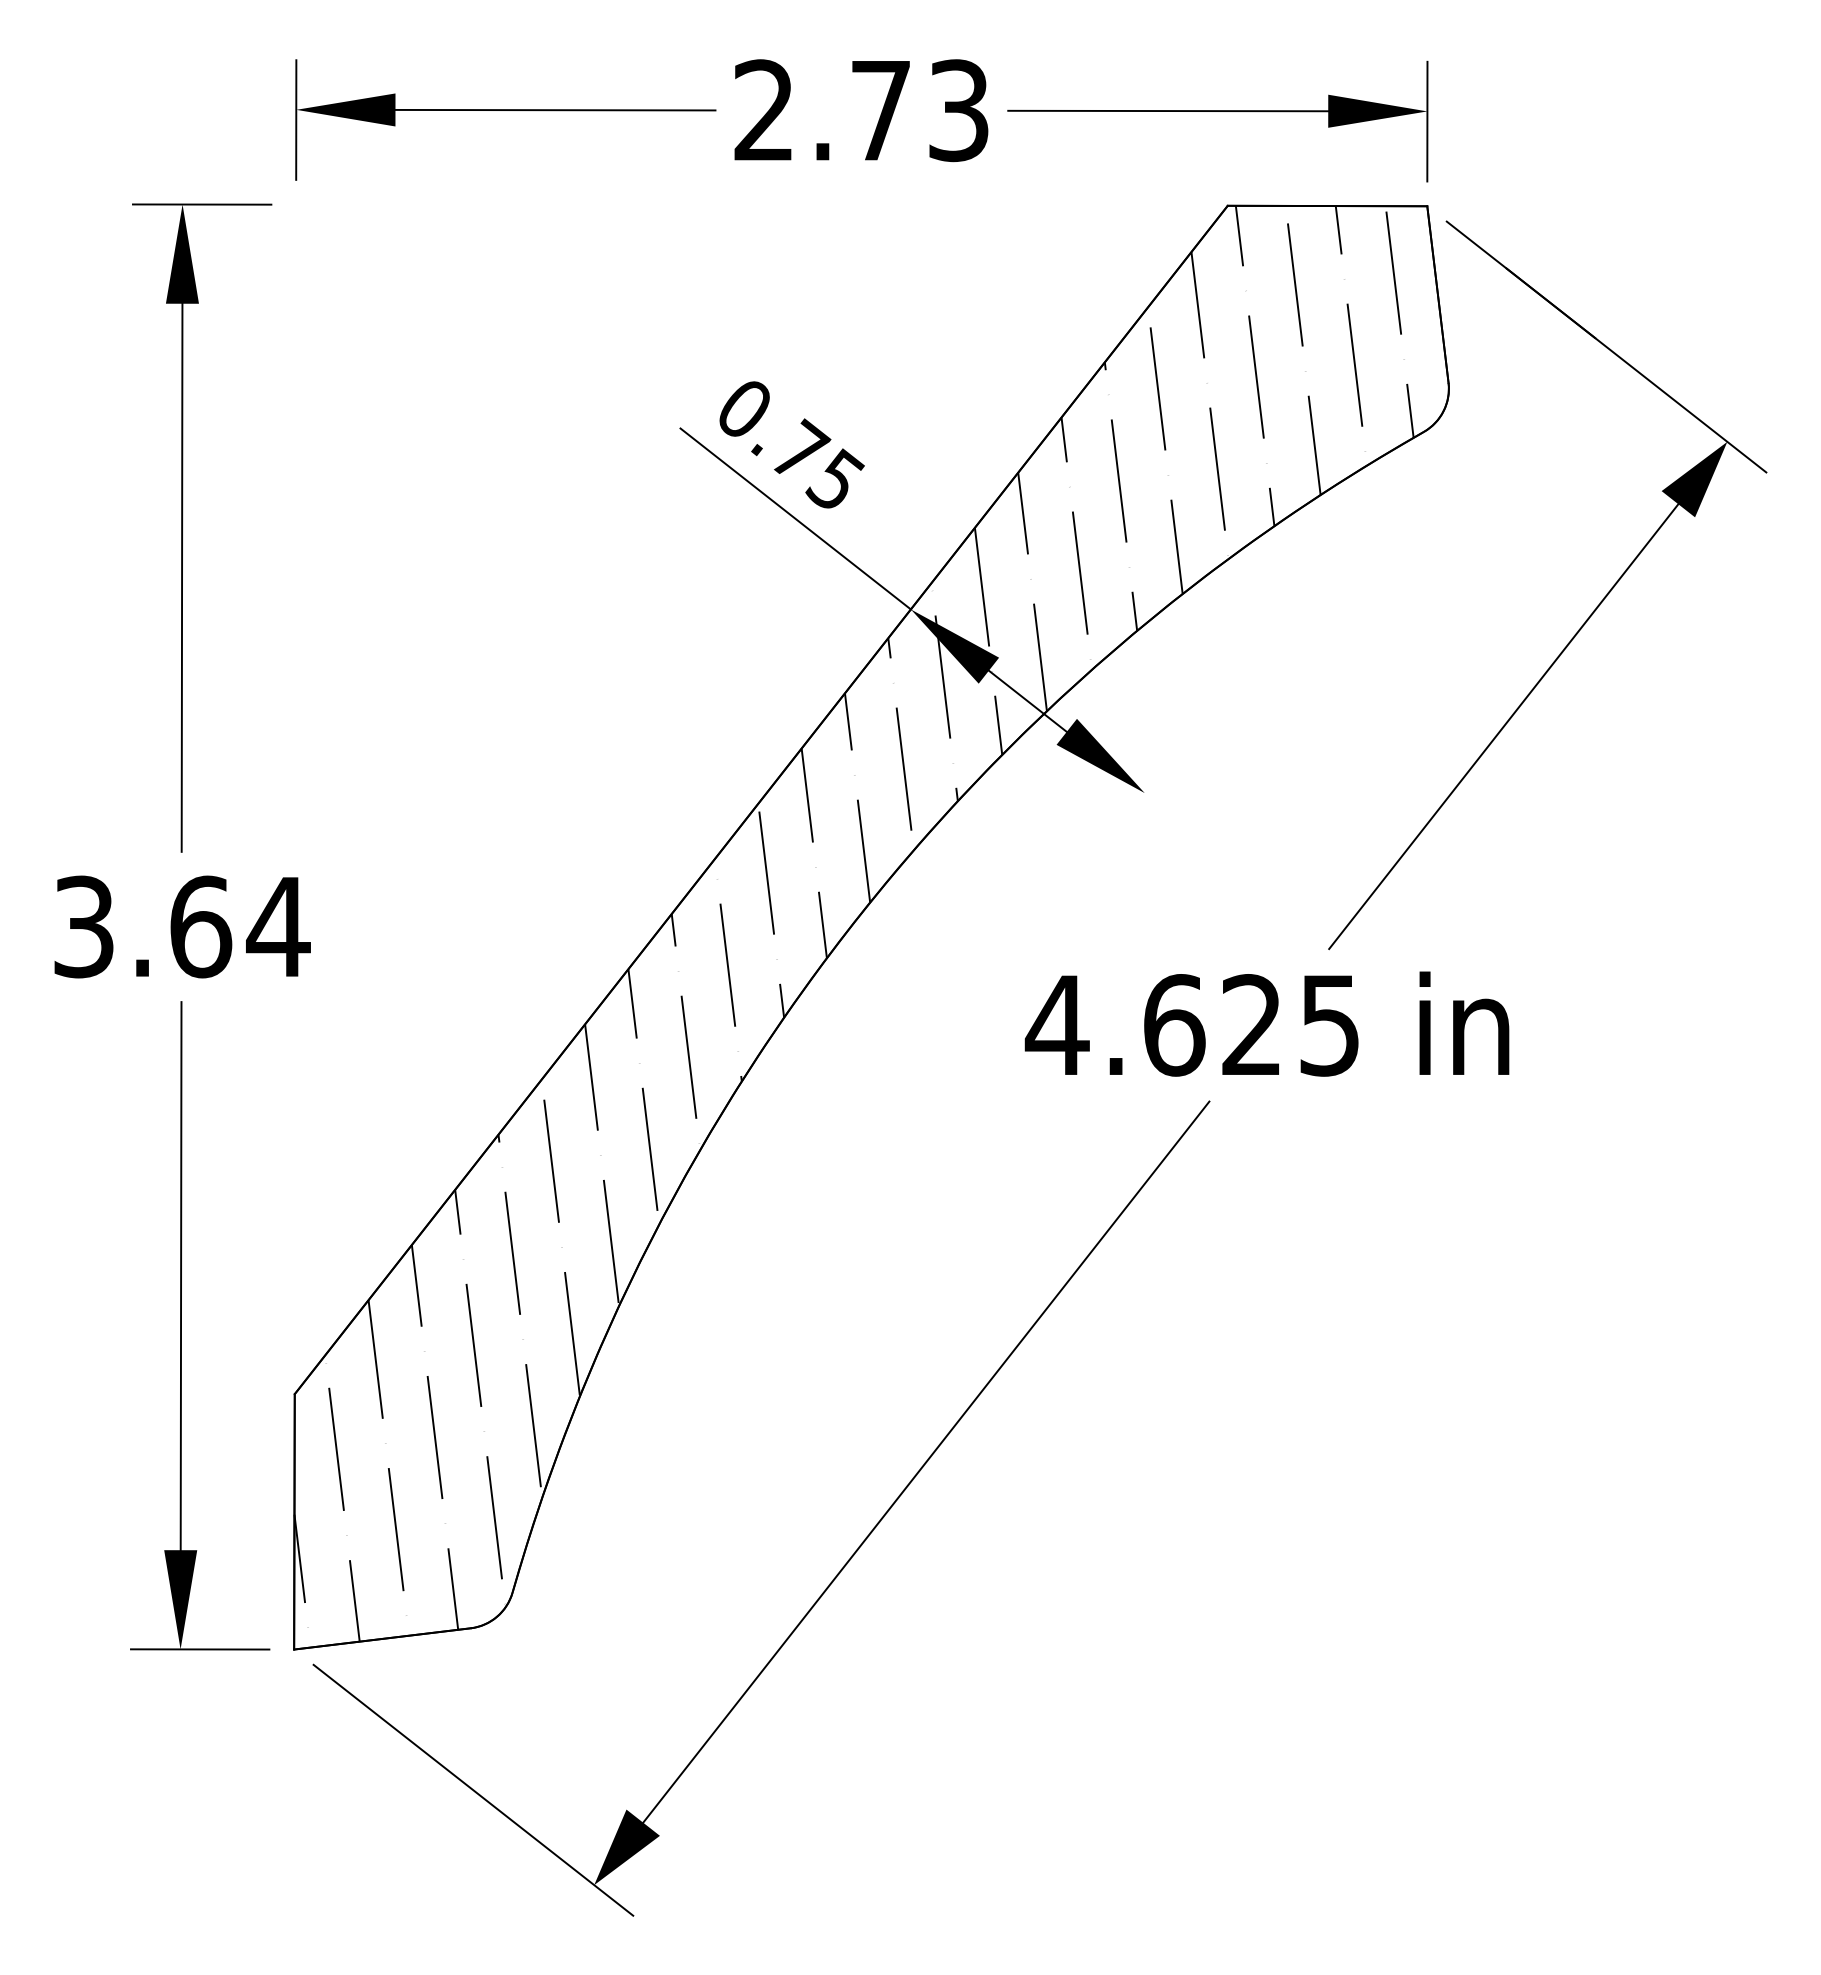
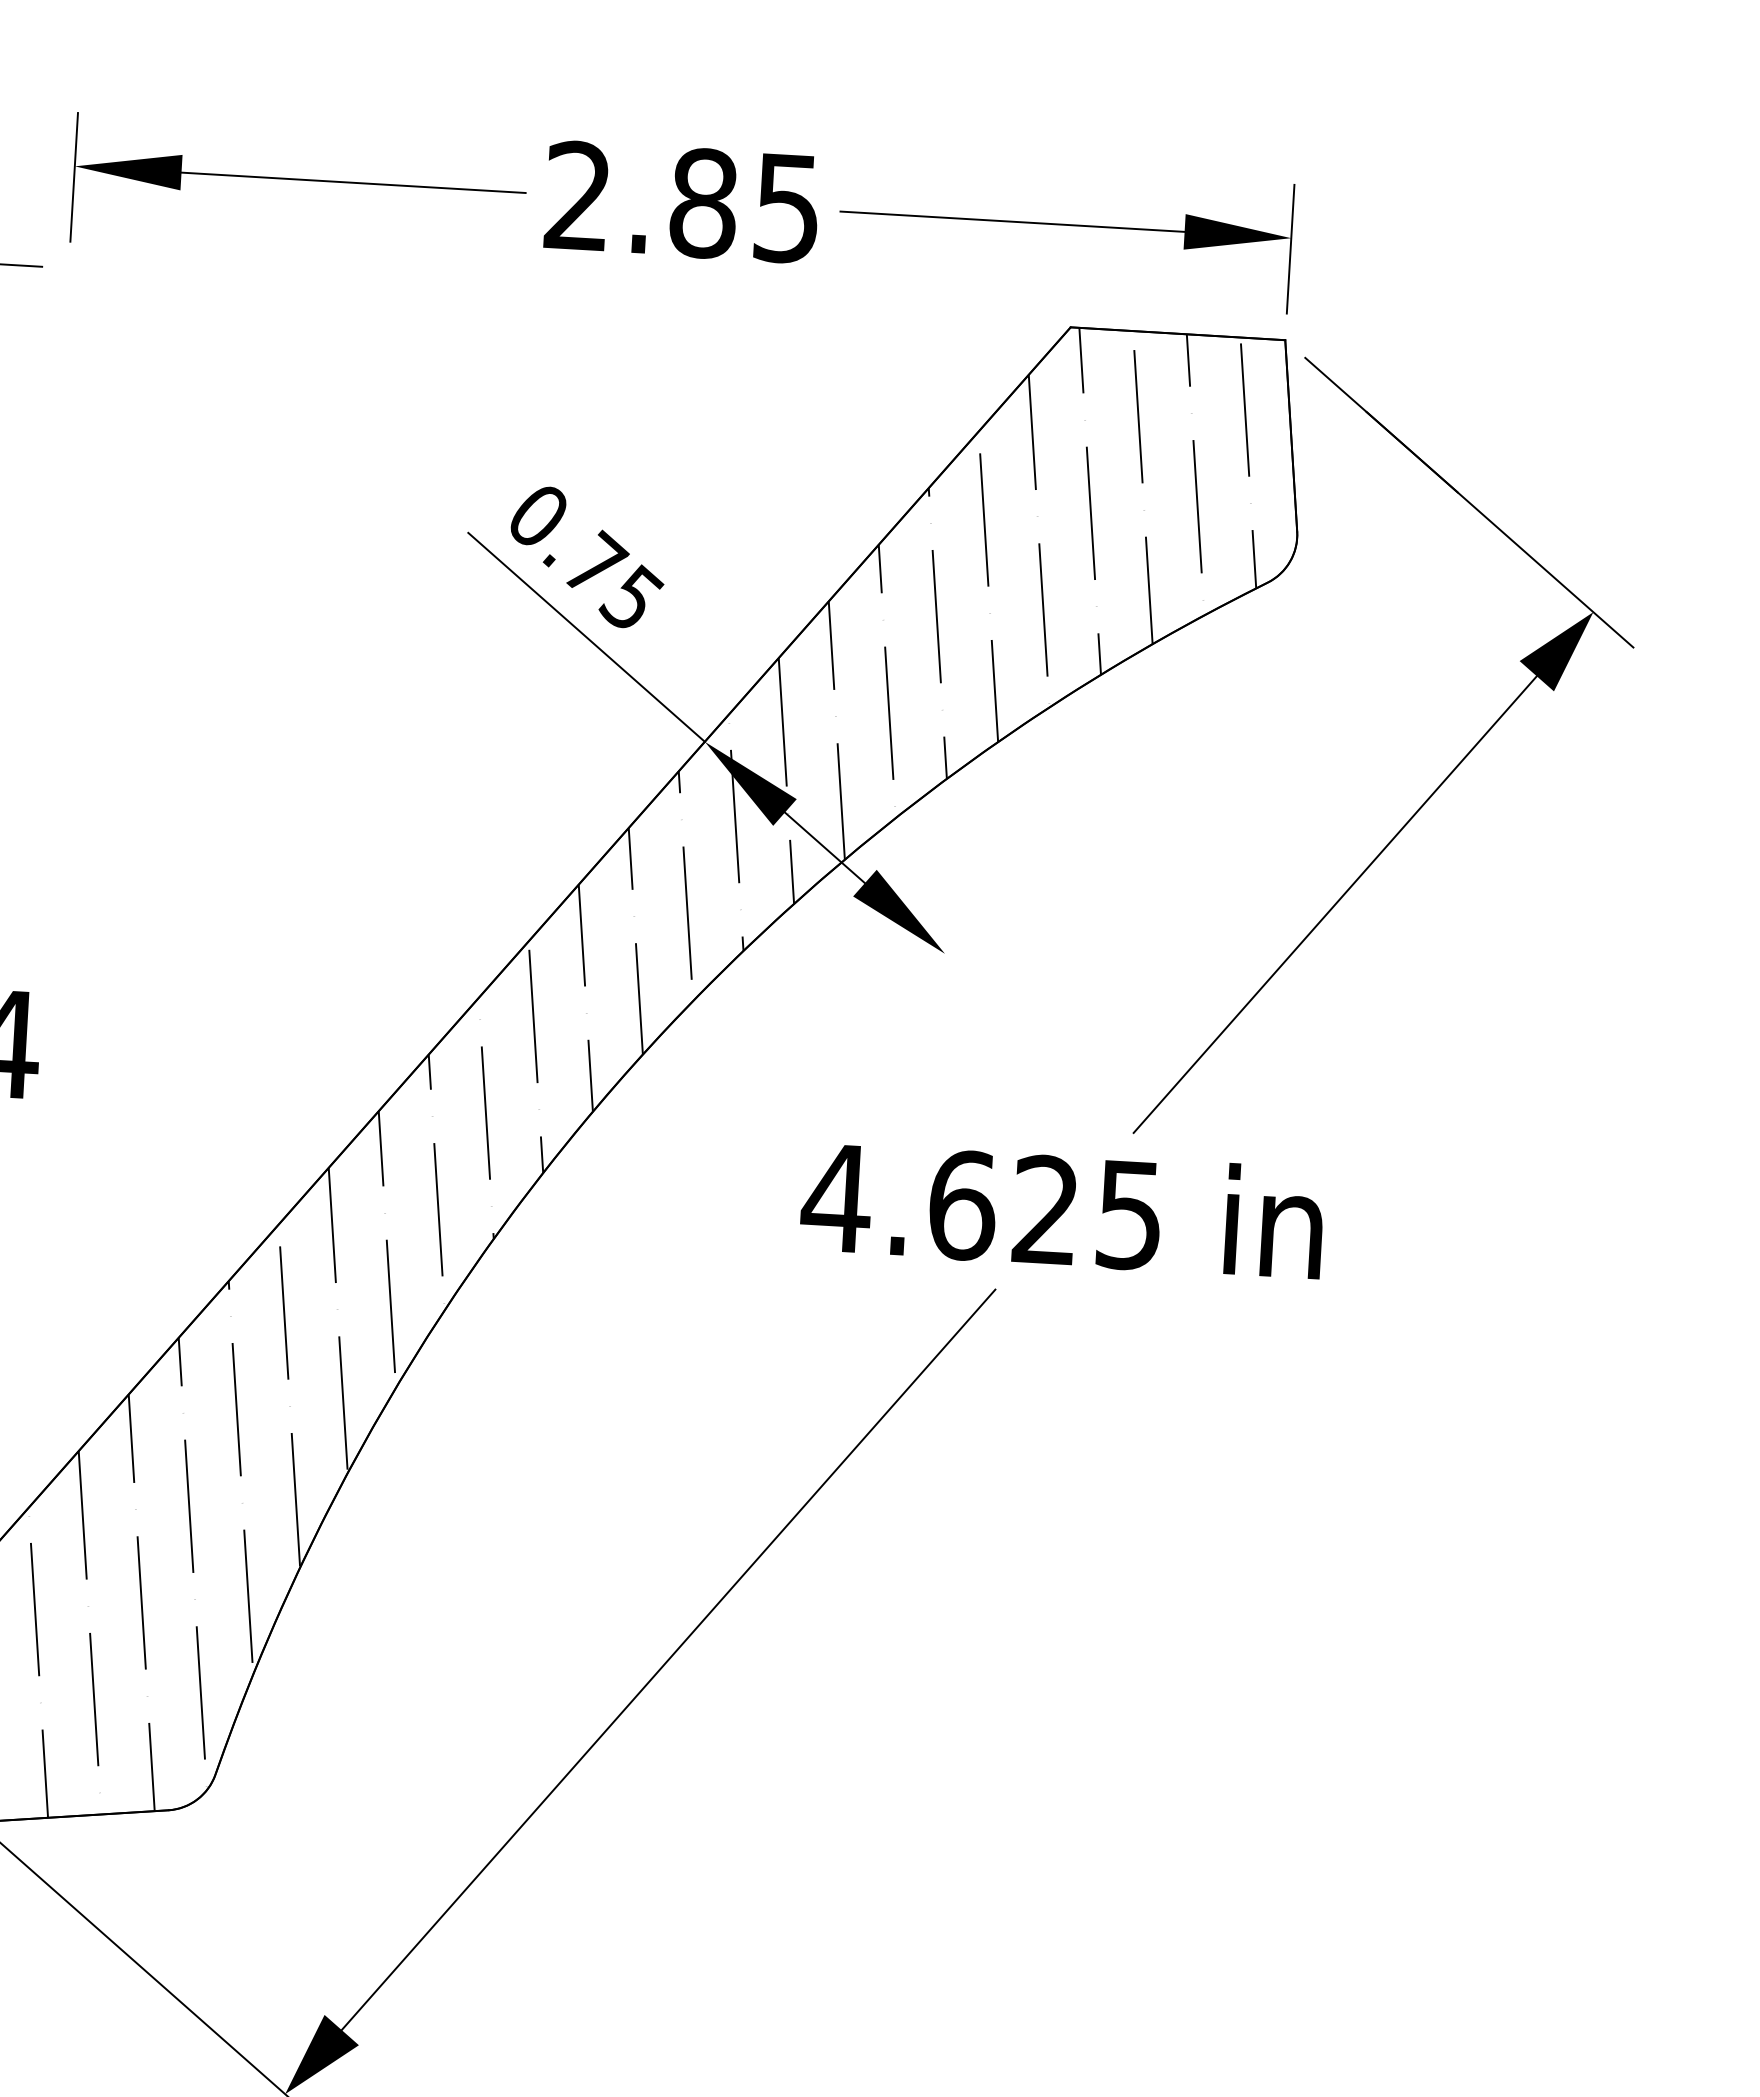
text: (919, 110) -> (745, 205), 2.73 -> 2.85

